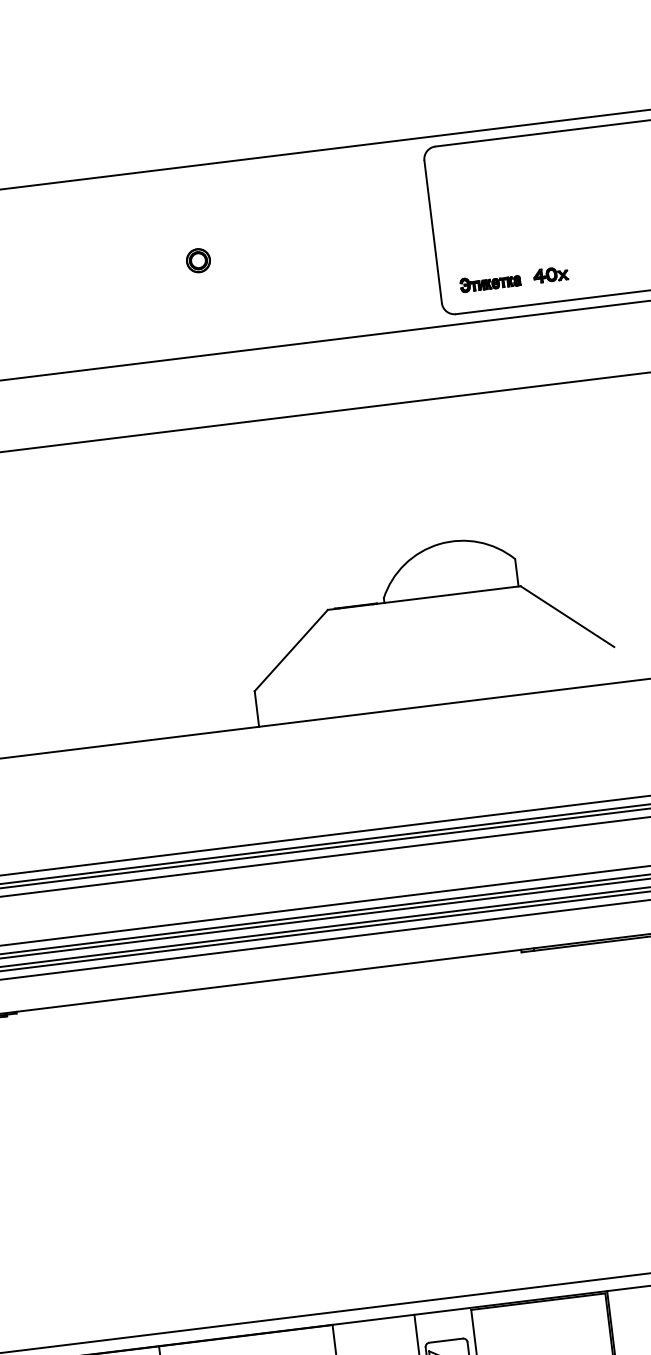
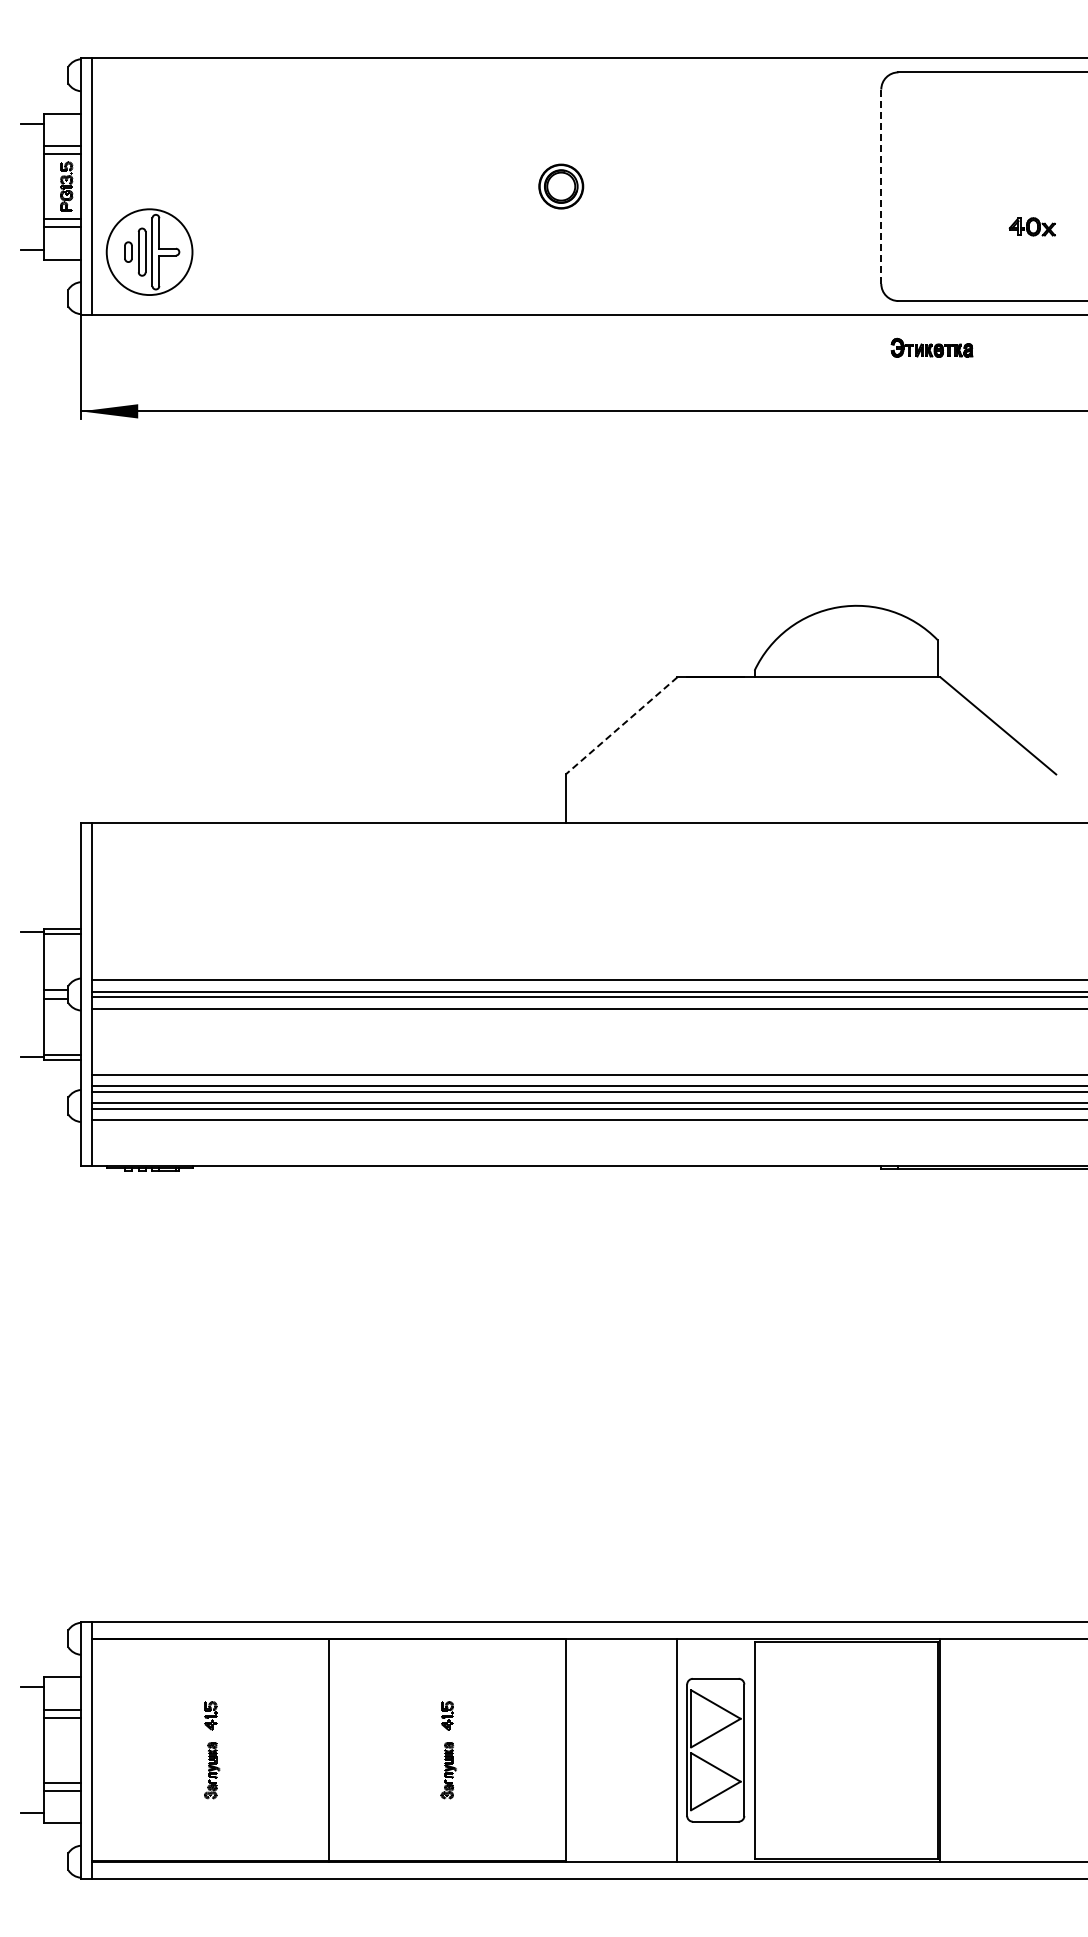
line: (433, 232) -> (881, 187), solid -> dashed
part: (197, 260) -> (560, 186), size x1.4
part: (550, 274) -> (1031, 226), moved
part: (490, 282) -> (931, 347), moved
line: (291, 651) -> (621, 726), solid -> dashed

